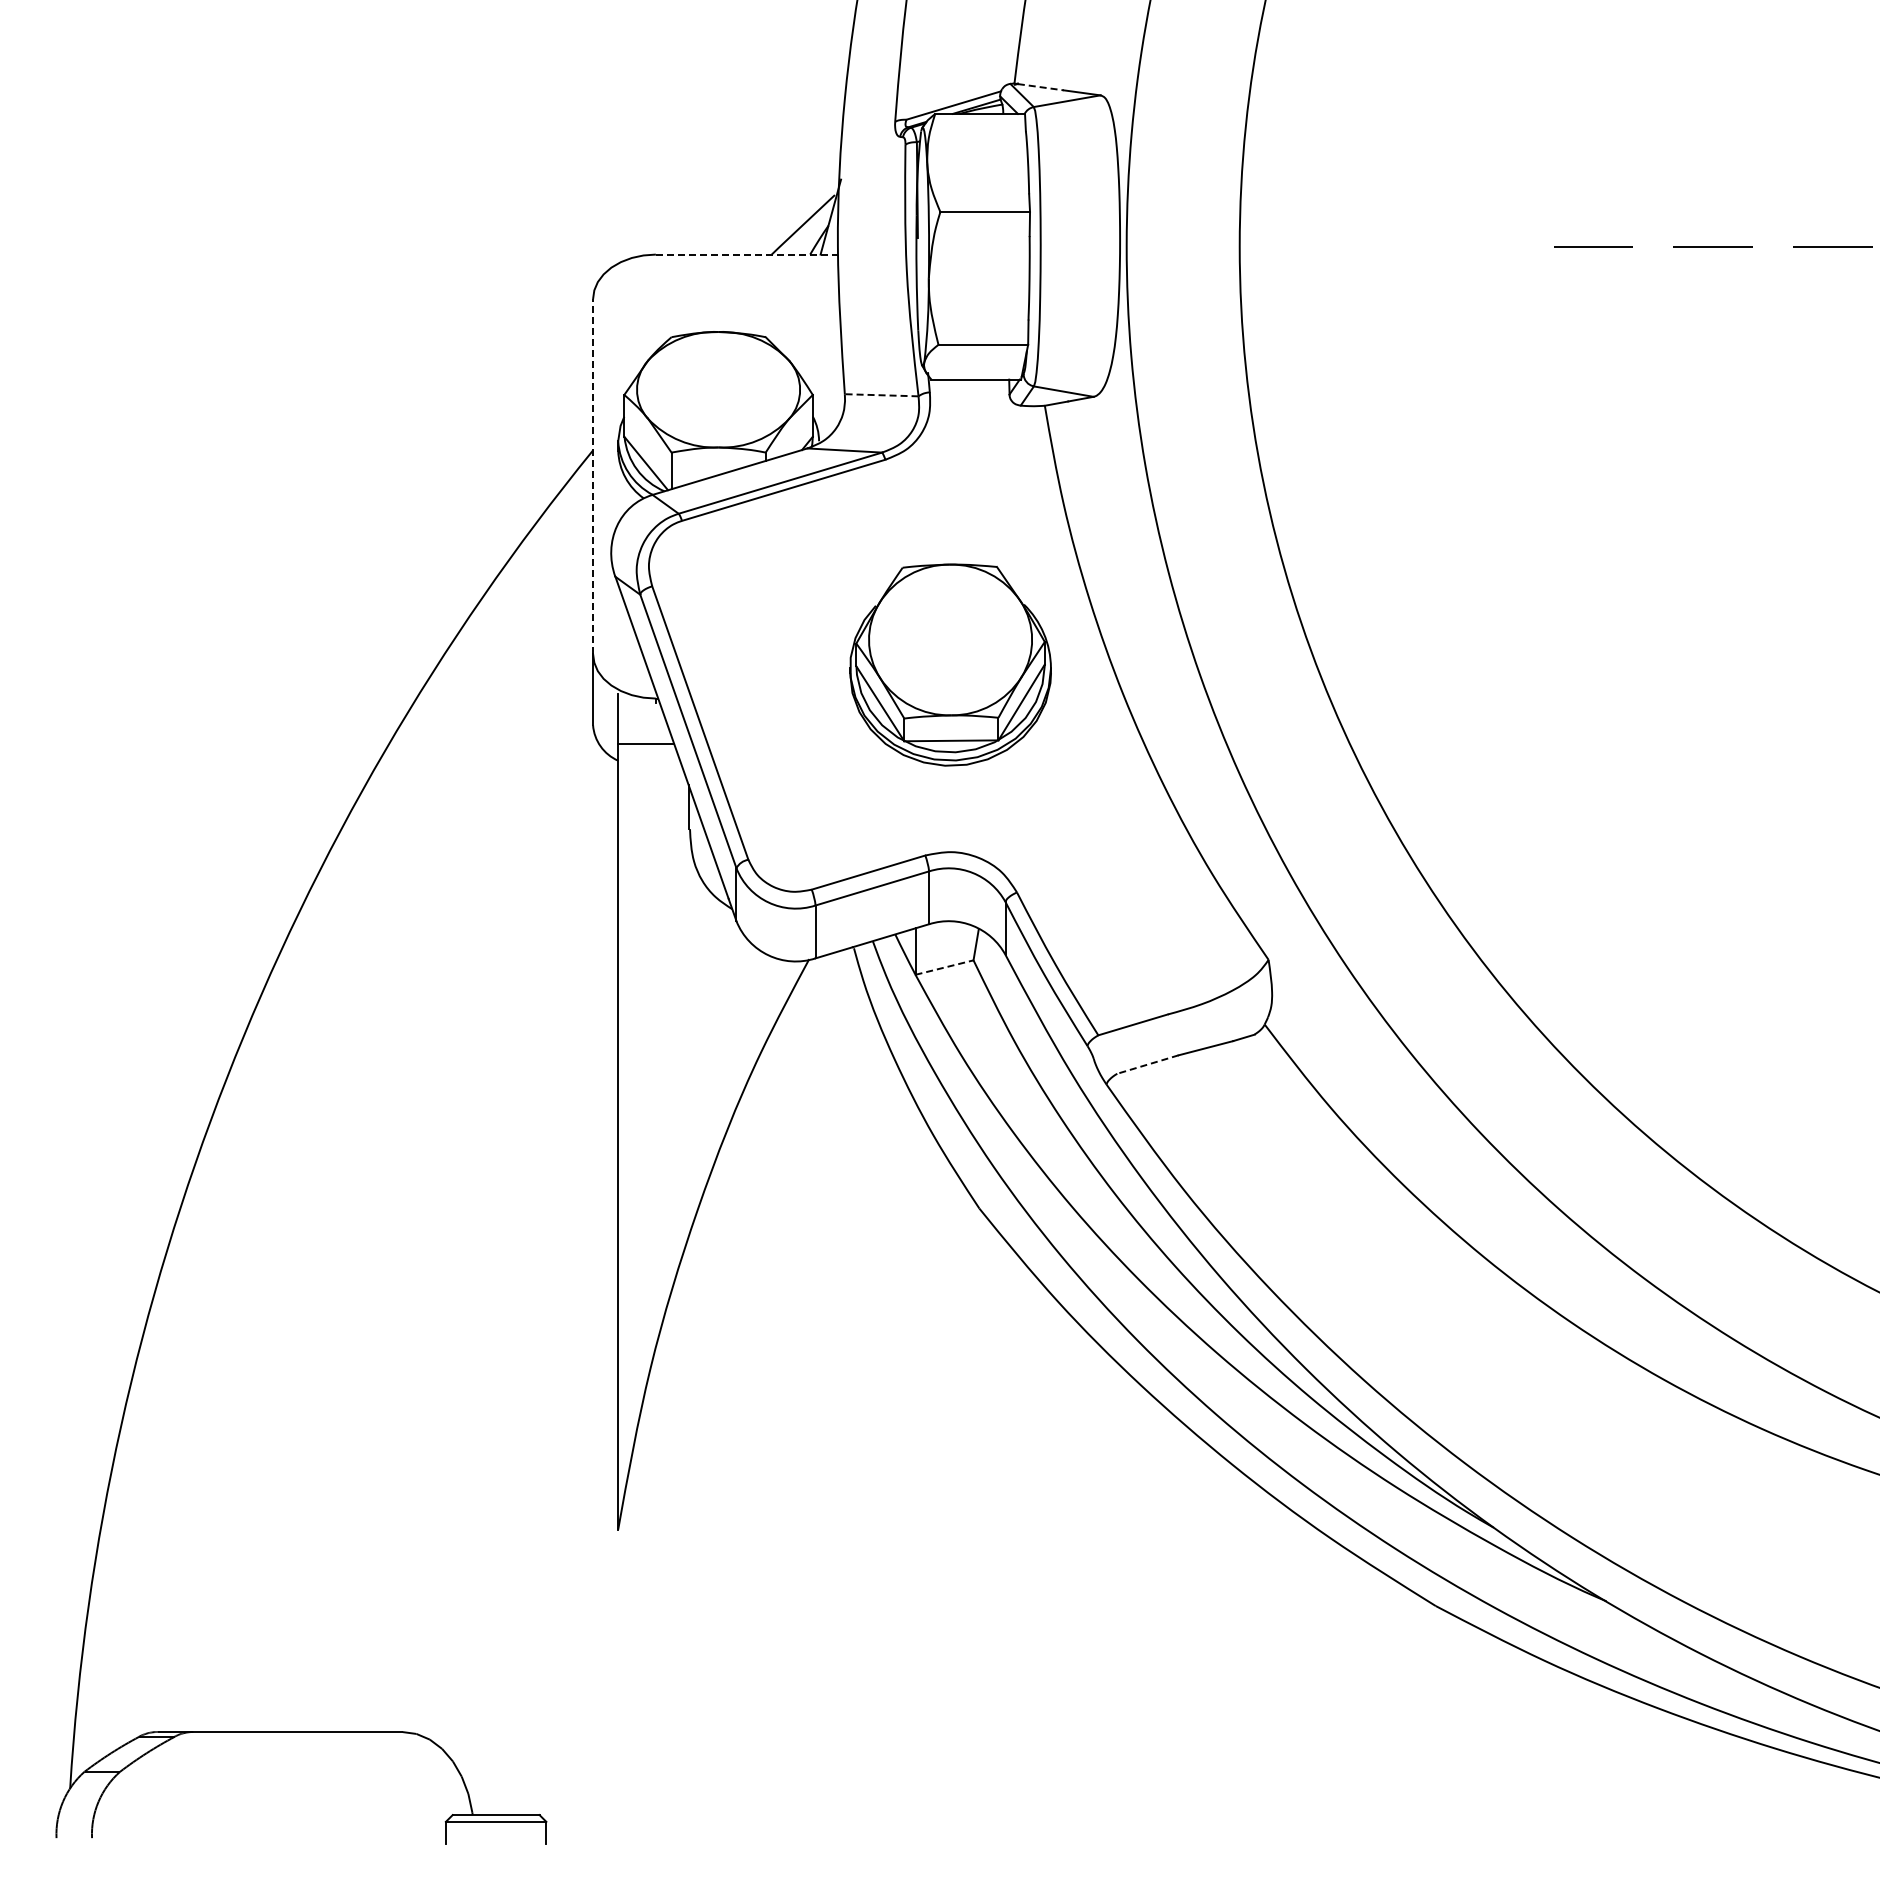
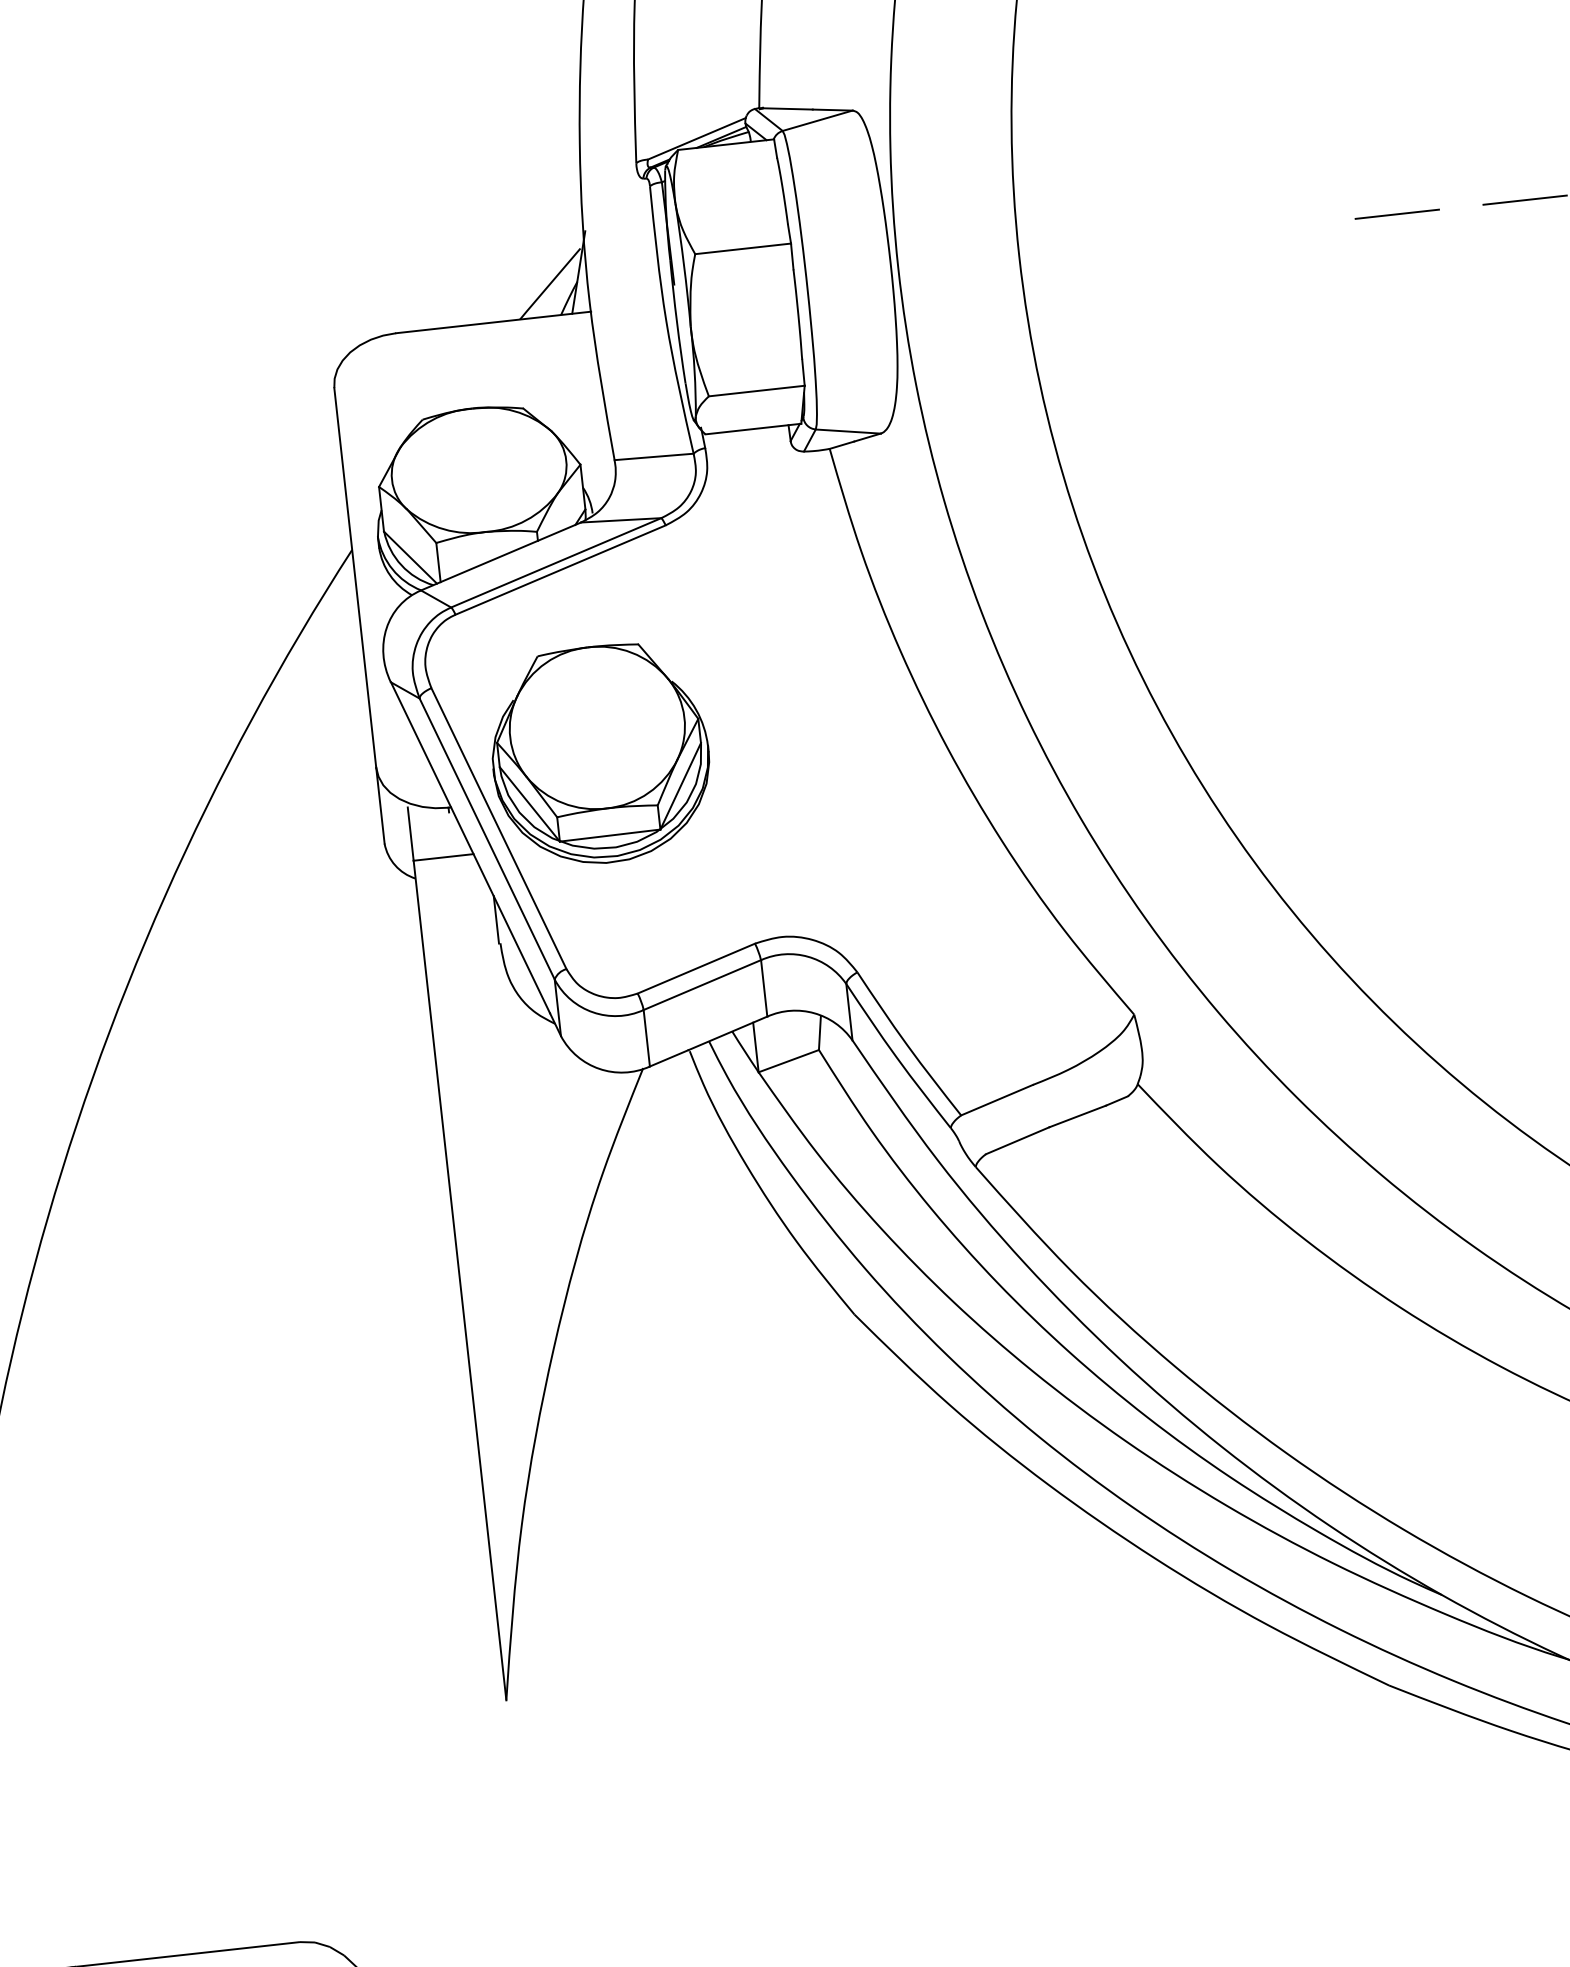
line: (1041, 87) -> (788, 109), dashed -> solid
line: (747, 254) -> (494, 322), dashed -> solid
line: (881, 395) -> (653, 457), dashed -> solid
line: (593, 476) -> (355, 577), dashed -> solid
part: (950, 664) -> (600, 754), moved
line: (944, 967) -> (788, 1061), dashed -> solid
line: (1147, 1064) -> (1017, 1140), dashed -> solid

